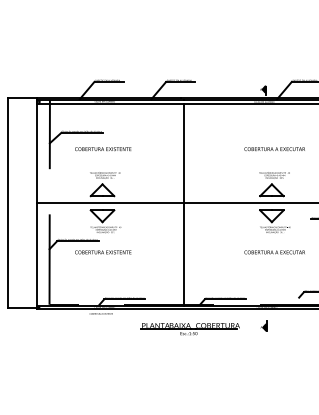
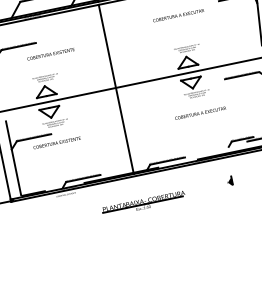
text: (103, 149) -> (51, 54), moved
text: (274, 149) -> (178, 15), moved
part: (263, 325) -> (229, 180), moved
part: (189, 329) -> (143, 204), moved

